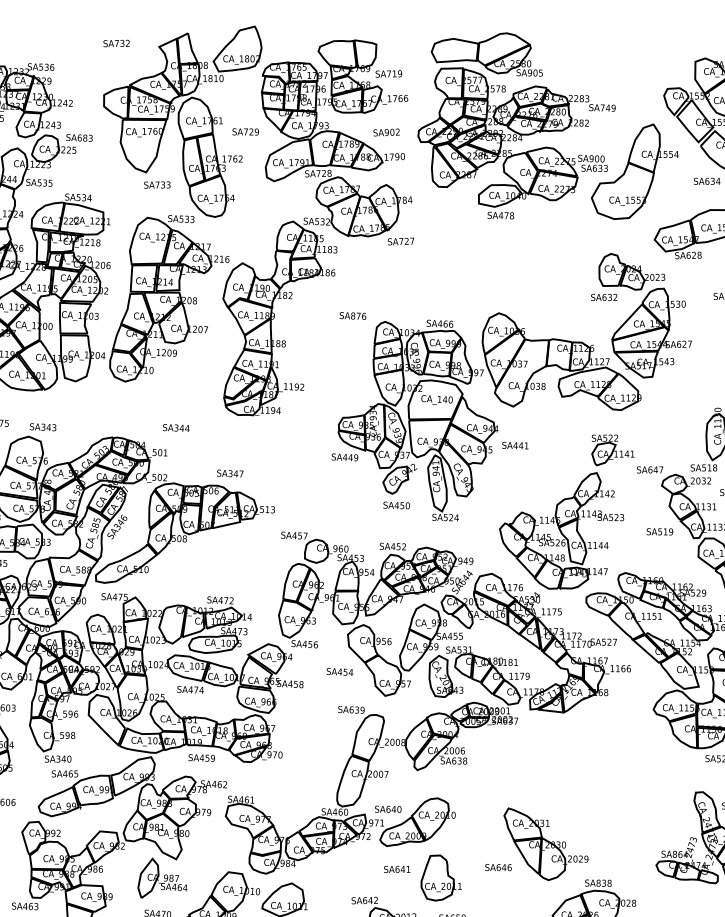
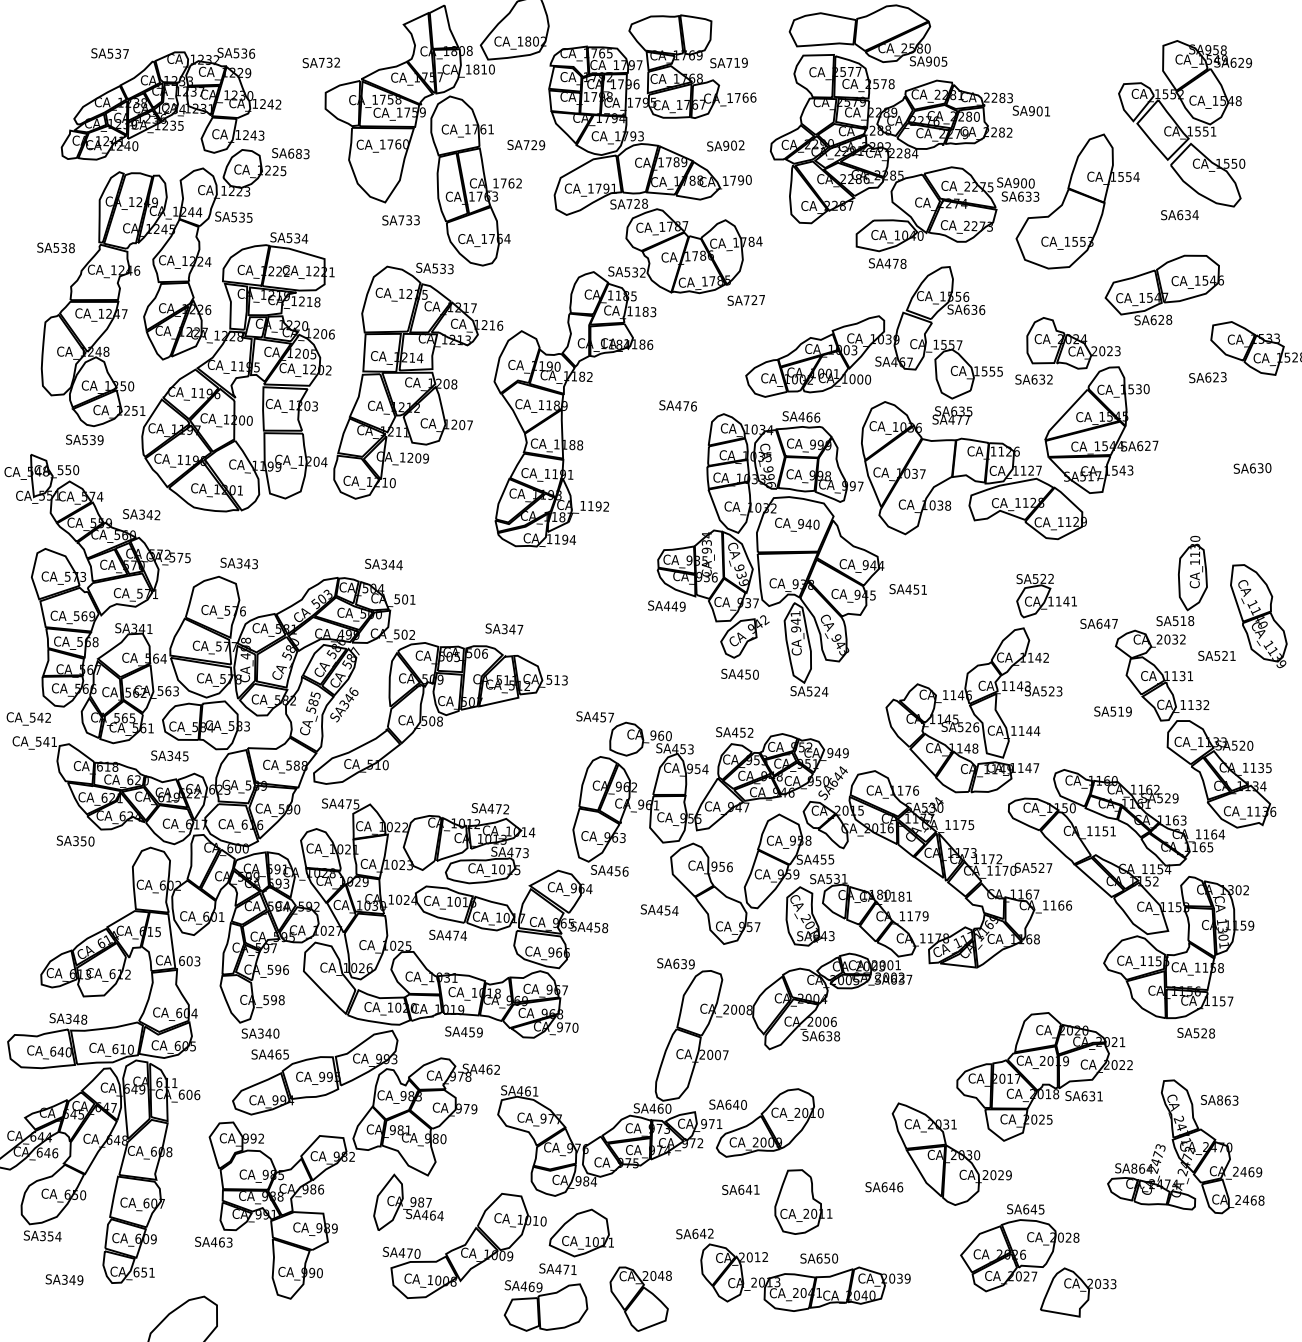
text: (115, 43) -> (320, 62), moved
text: (608, 108) -> (1039, 111), SA749 -> SA901
part: (490, 273) -> (873, 345), added
text: (353, 315) -> (678, 405), SA876 -> SA476
text: (440, 399) -> (801, 523), CA_140 -> CA_940
text: (176, 427) -> (383, 564), moved
text: (521, 445) -> (916, 589), SA441 -> SA451
part: (611, 789) -> (1044, 1076), added
text: (603, 883) -> (1033, 1209), SA838 -> SA645

